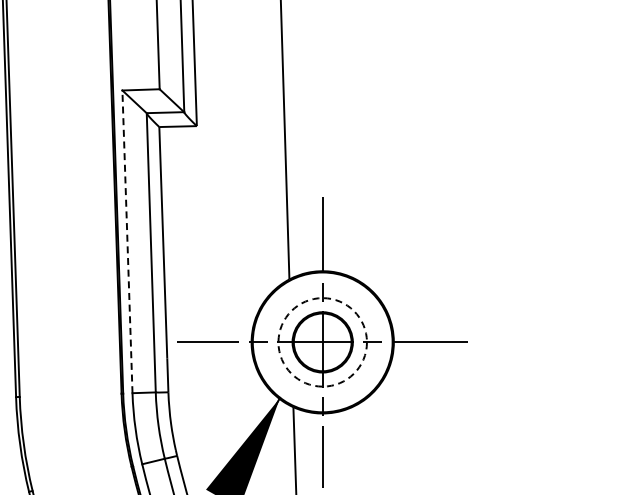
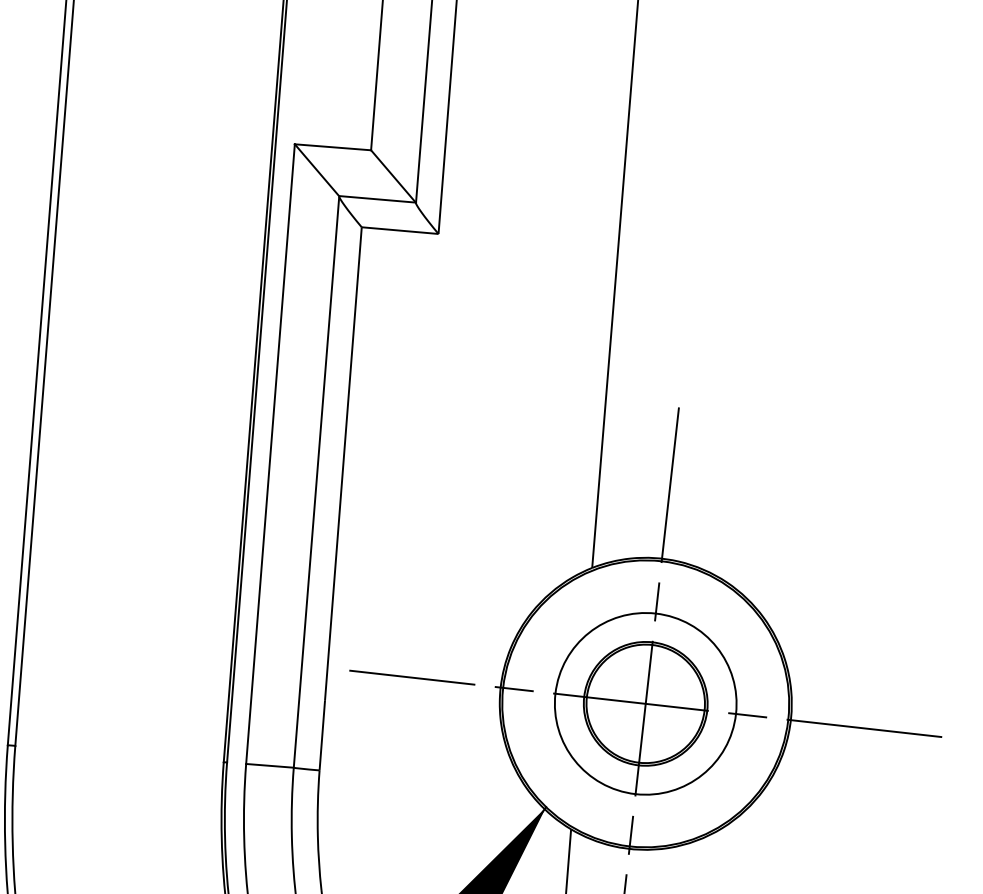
line: (127, 241) -> (270, 453), dashed -> solid
circle: (322, 342) -> (645, 704), dashed -> solid

